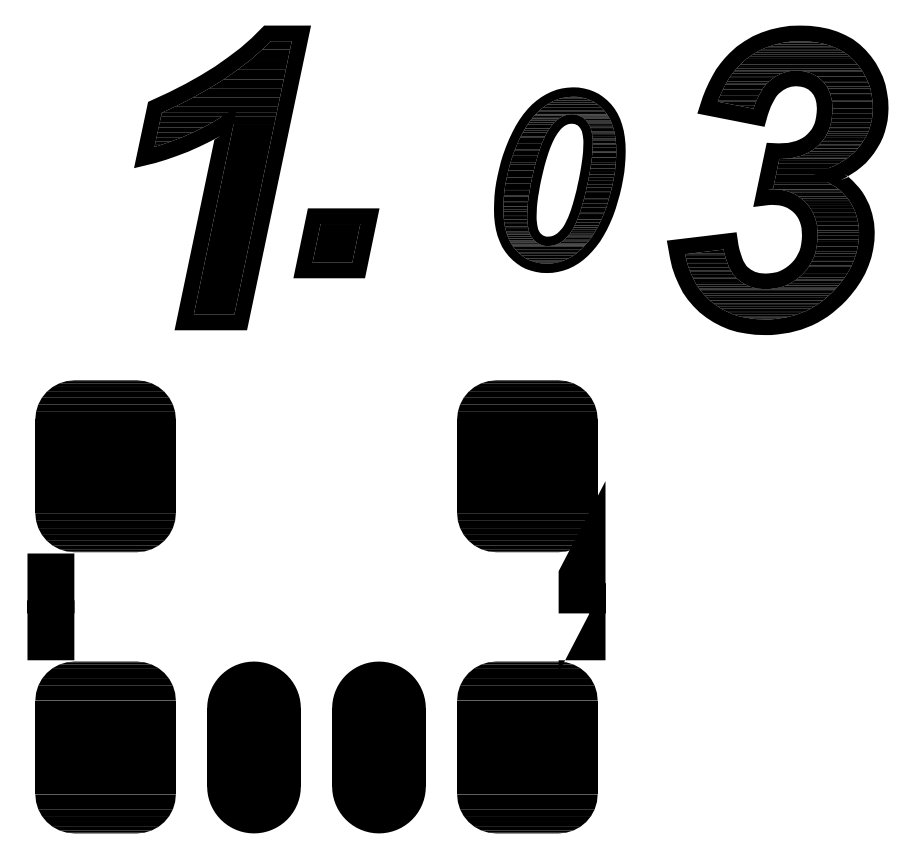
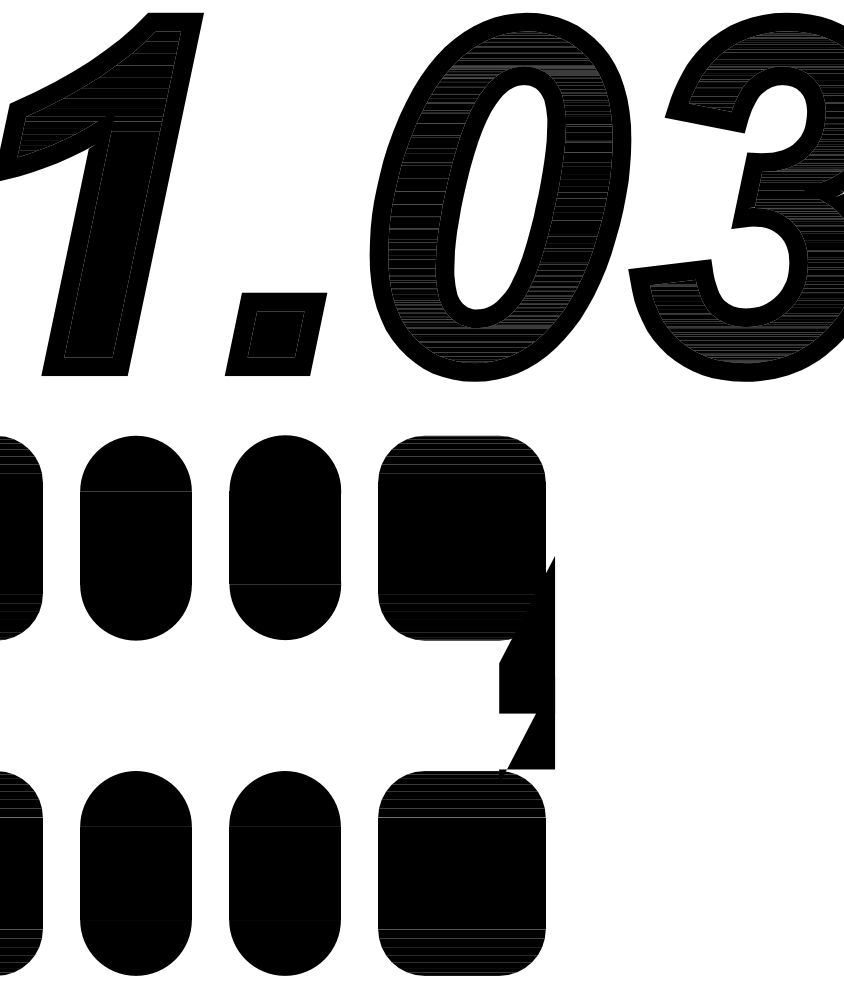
part: (559, 179) -> (500, 196), size x1.67
part: (336, 243) -> (276, 334), moved
part: (378, 465) -> (284, 537), added
part: (253, 466) -> (135, 538), added

